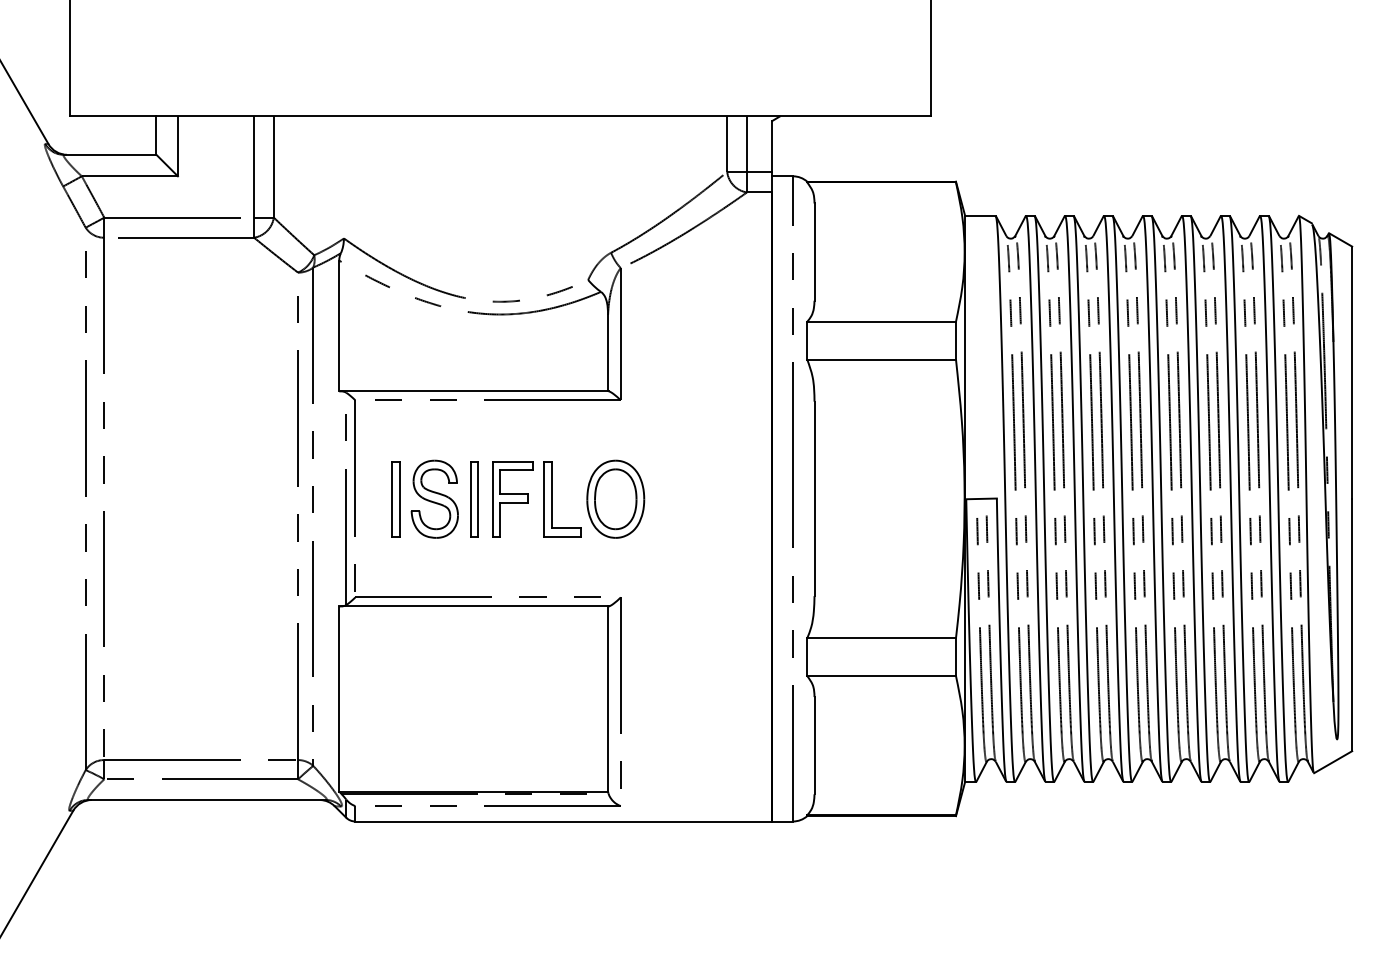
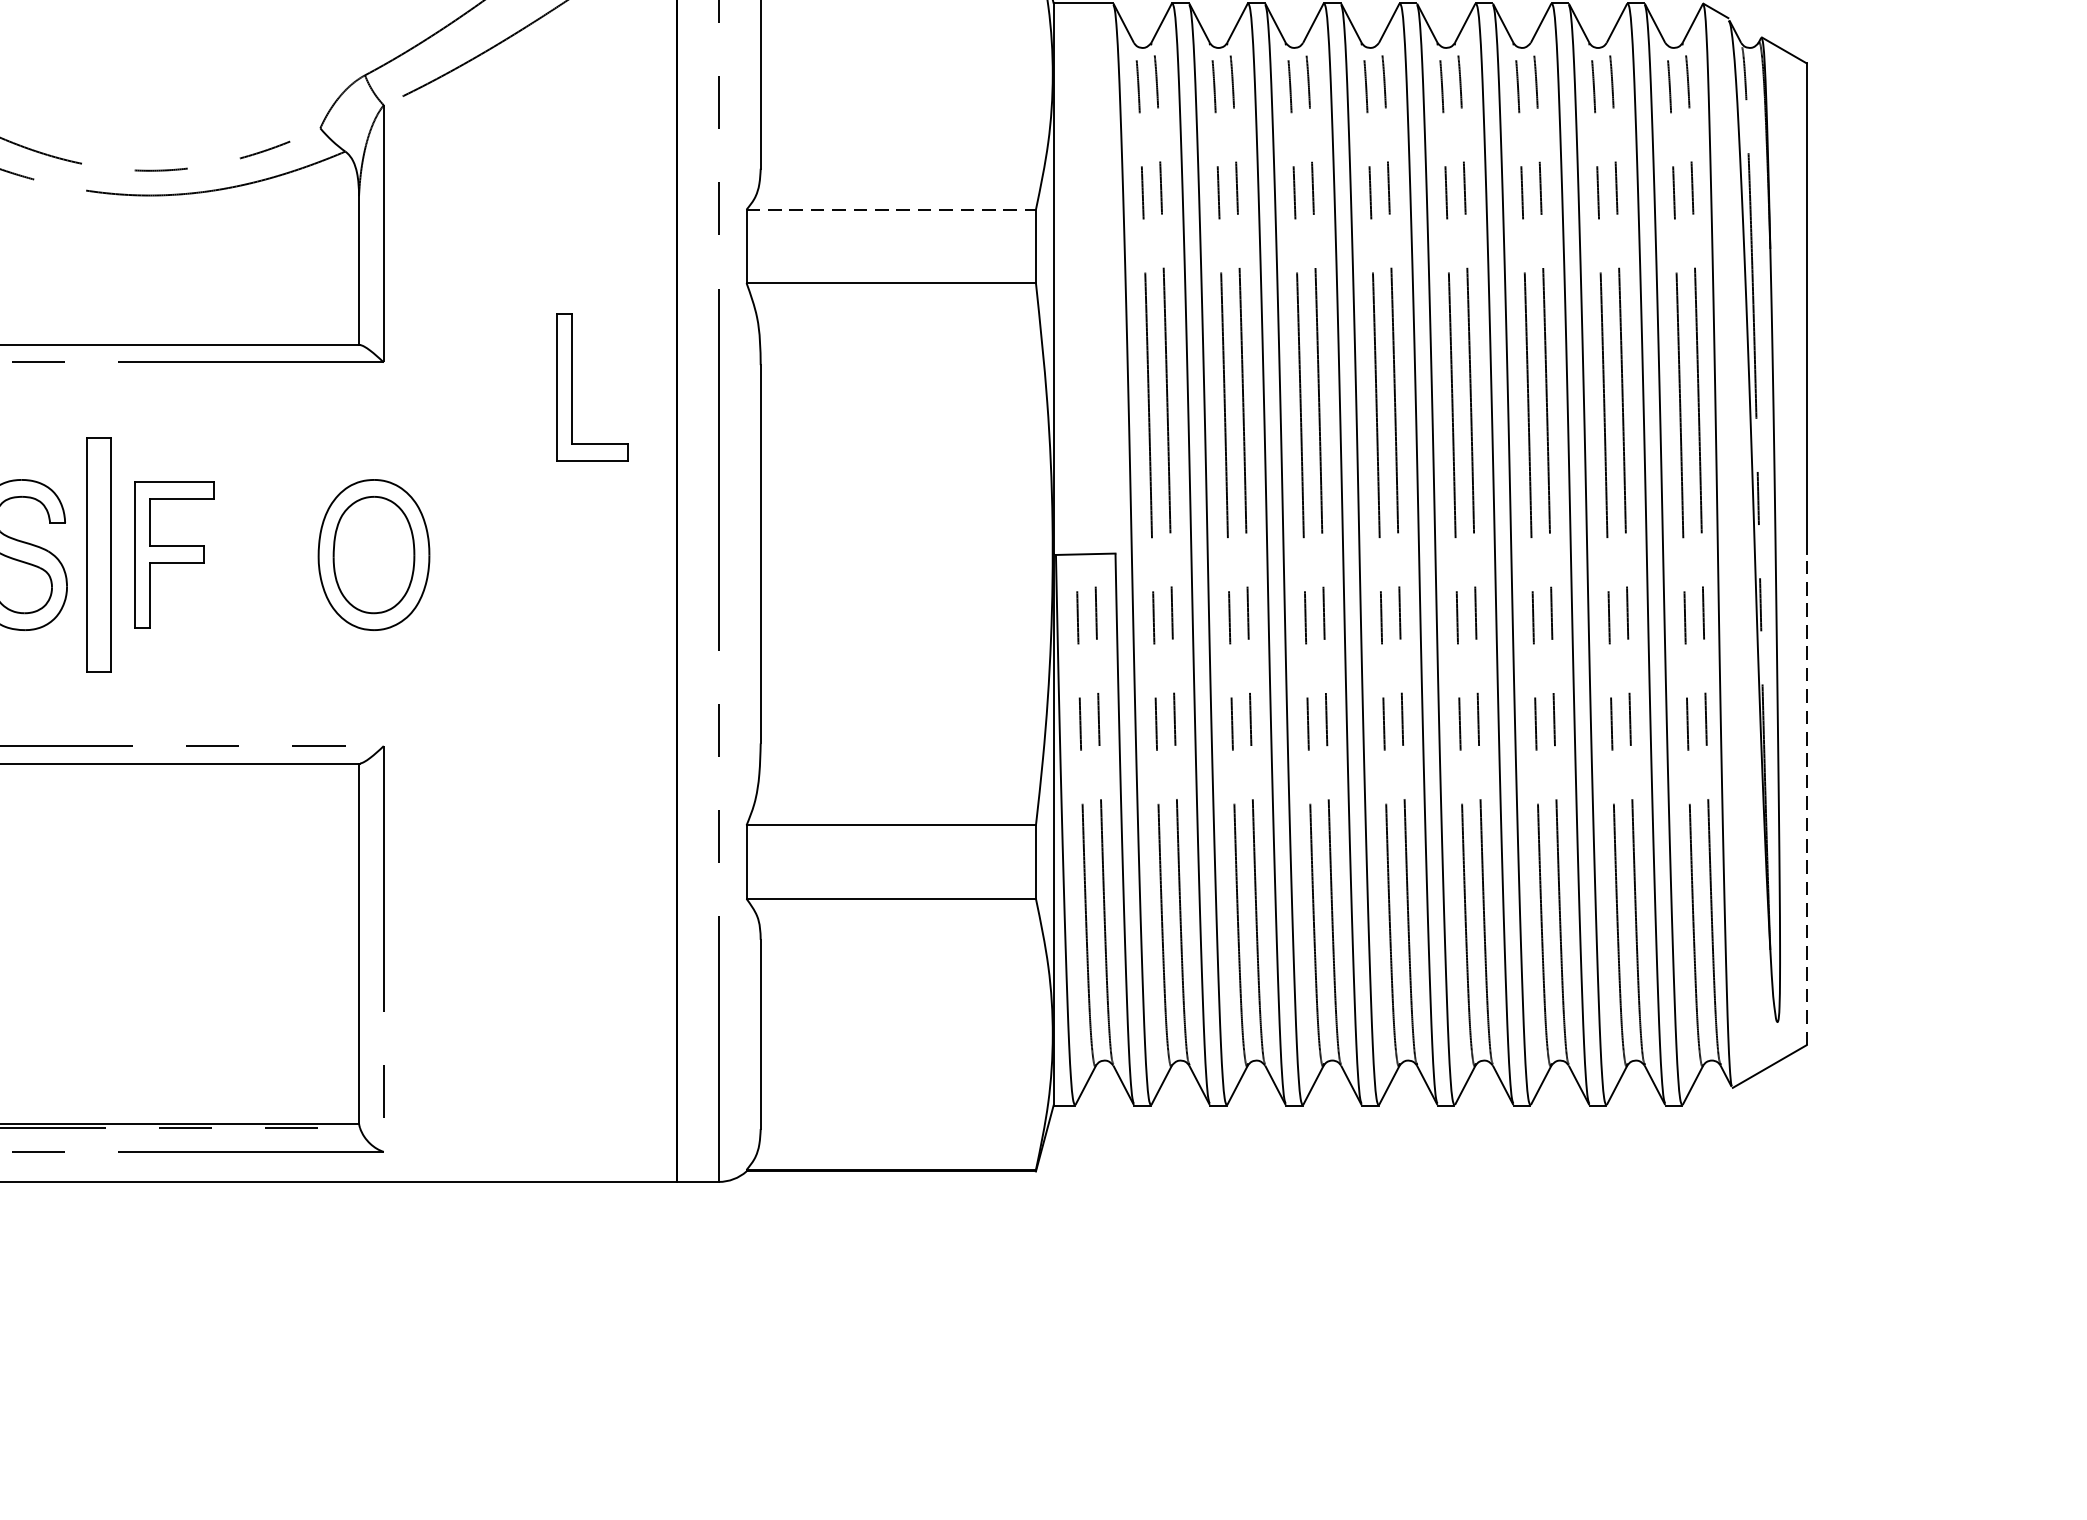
line: (882, 321) -> (892, 209), solid -> dashed
part: (474, 499) -> (99, 555), size x1.6
part: (552, 499) -> (573, 388), moved
line: (1352, 624) -> (1807, 798), solid -> dashed

